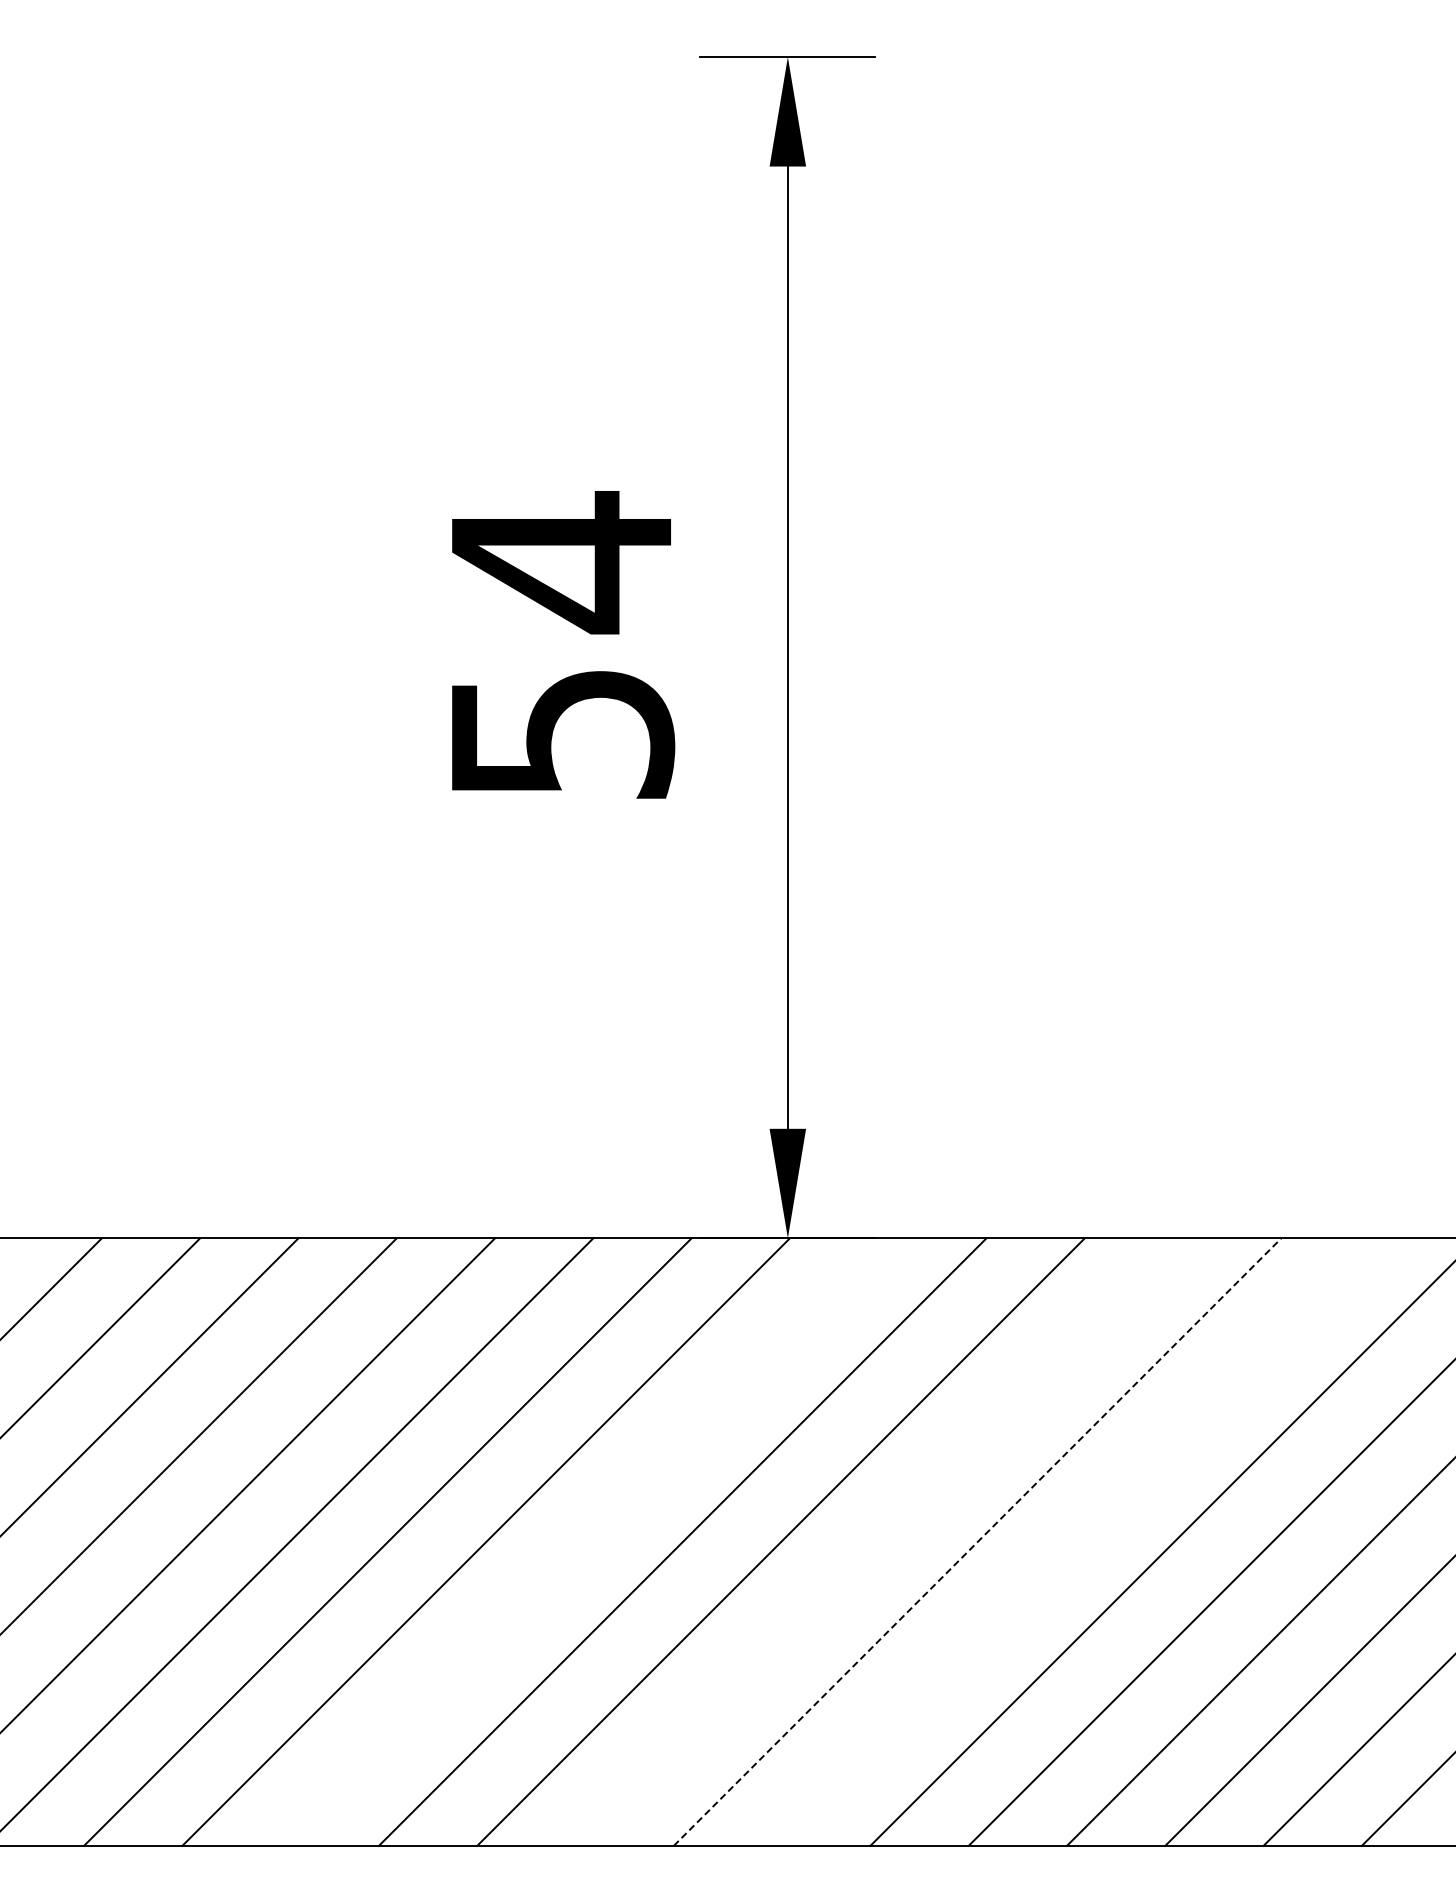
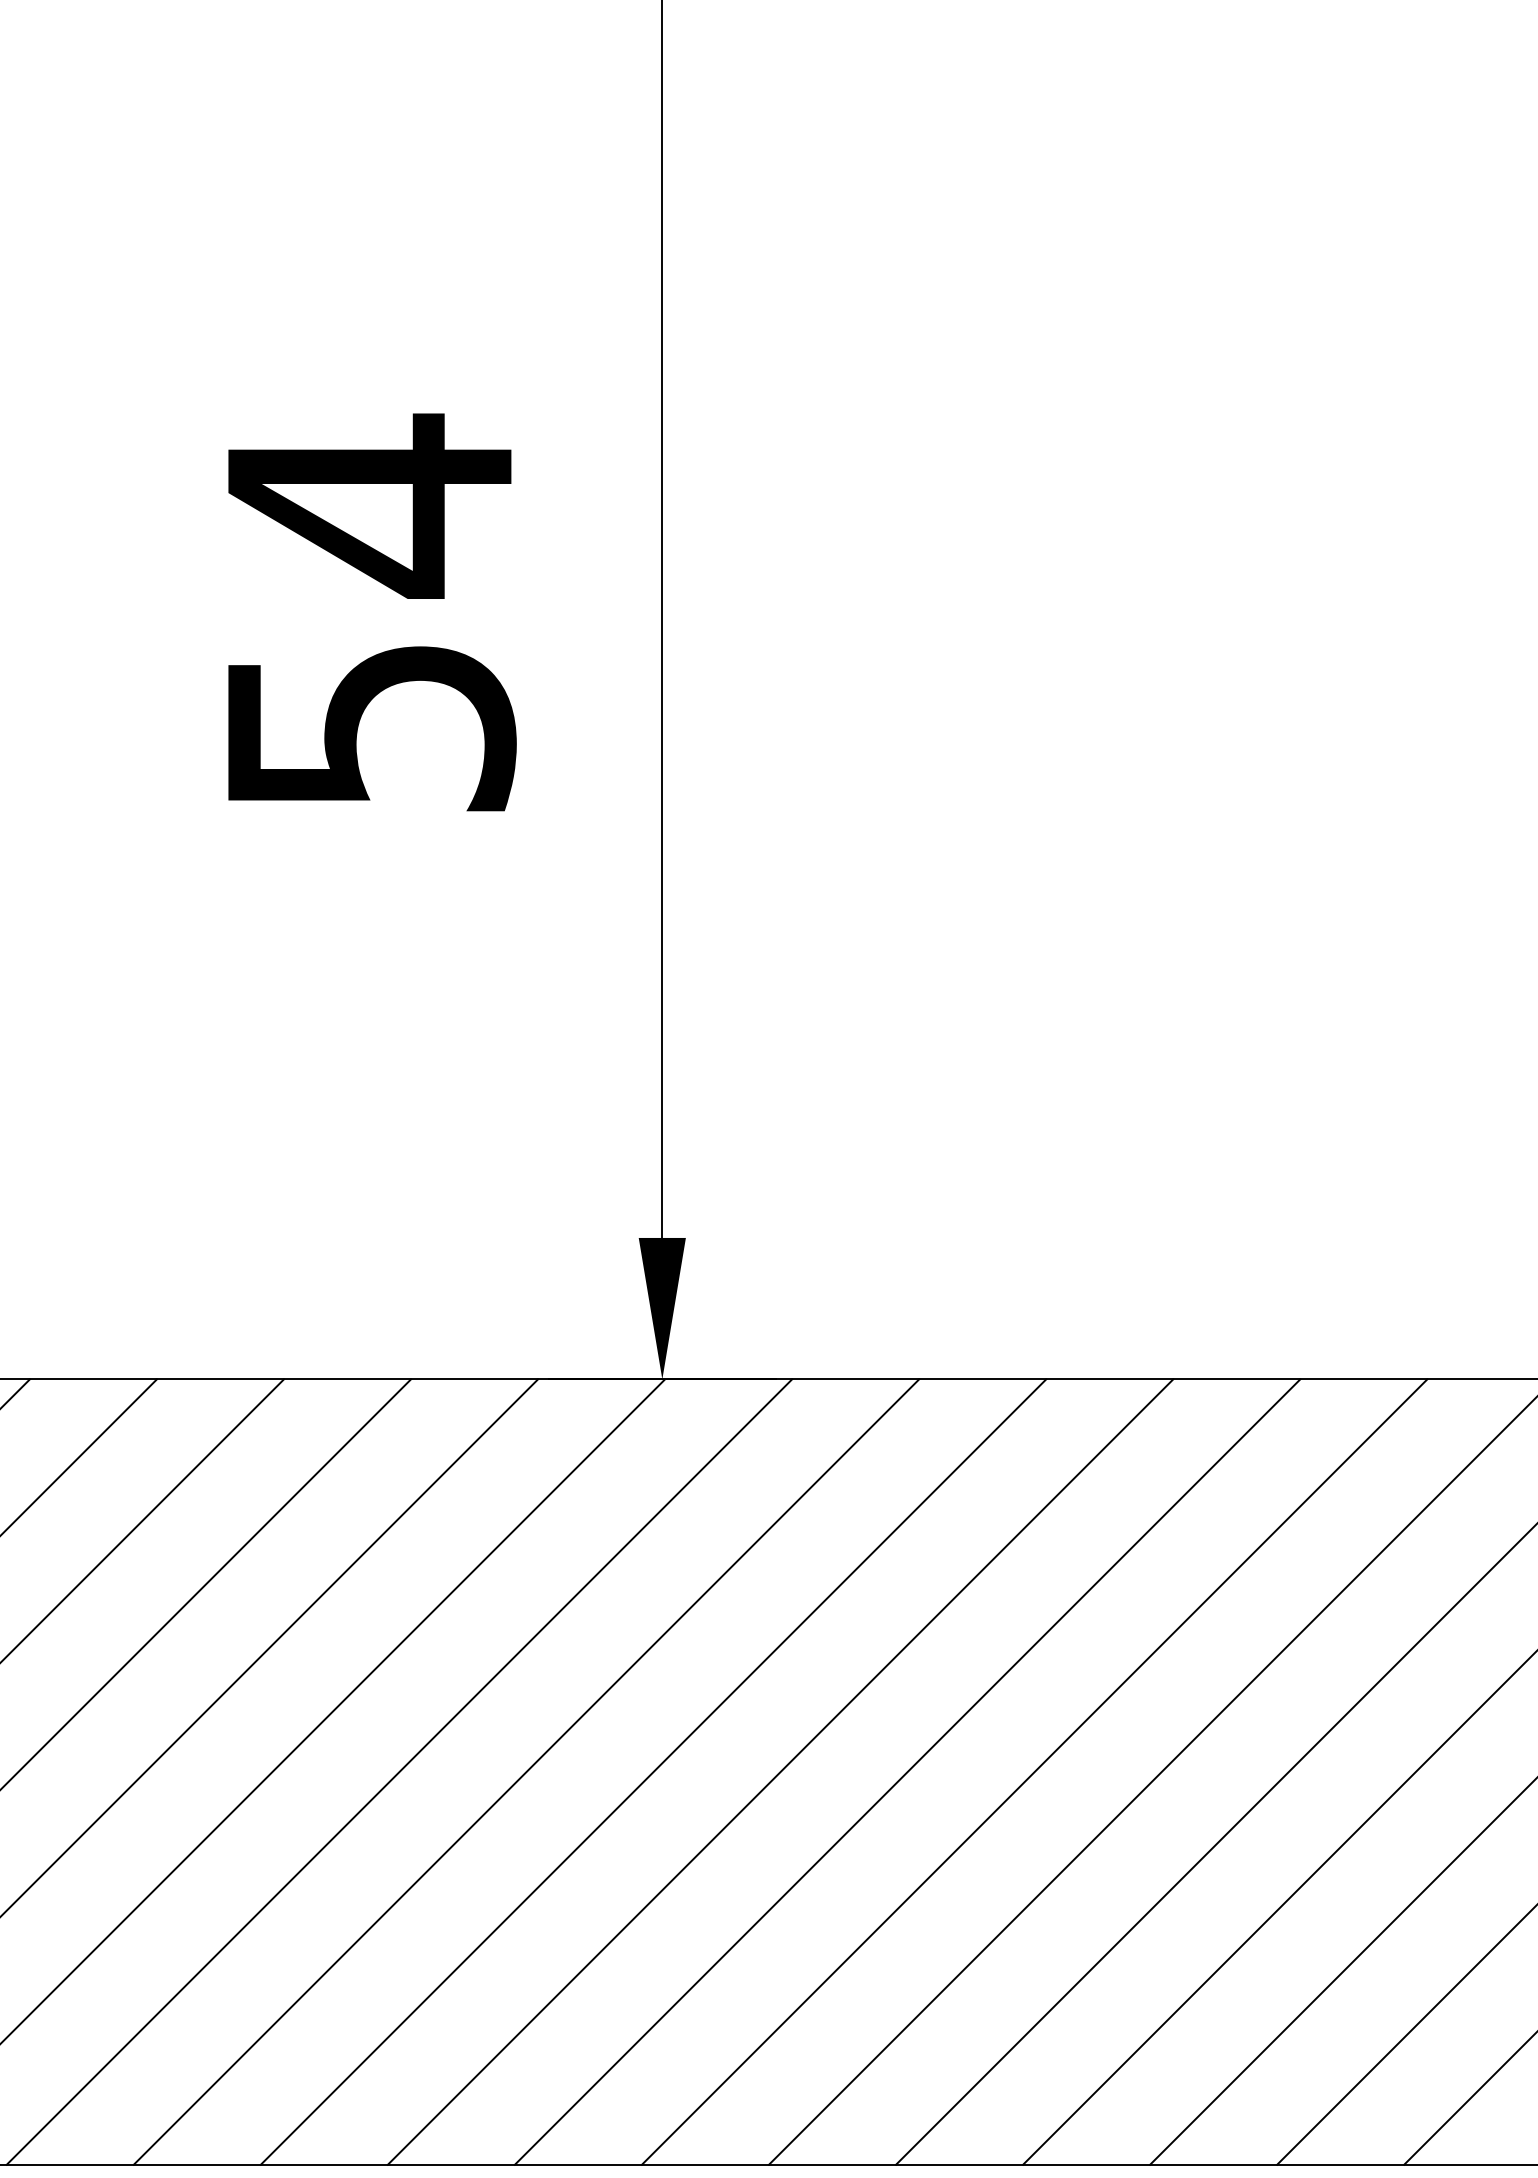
line: (584, 1541) -> (399, 1771), added
line: (879, 1541) -> (780, 1771), added
line: (1075, 1541) -> (1034, 1771), added
line: (977, 1542) -> (907, 1772), dashed -> solid

